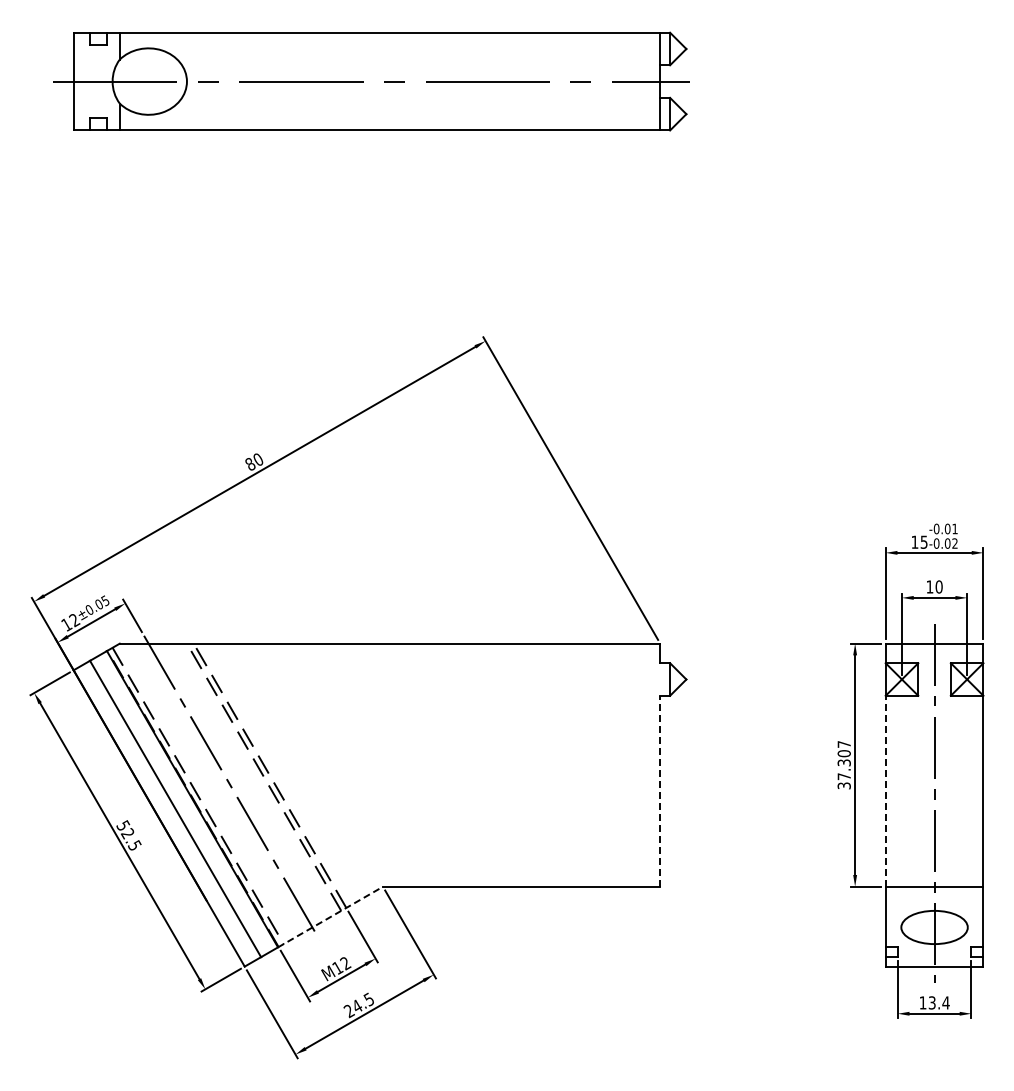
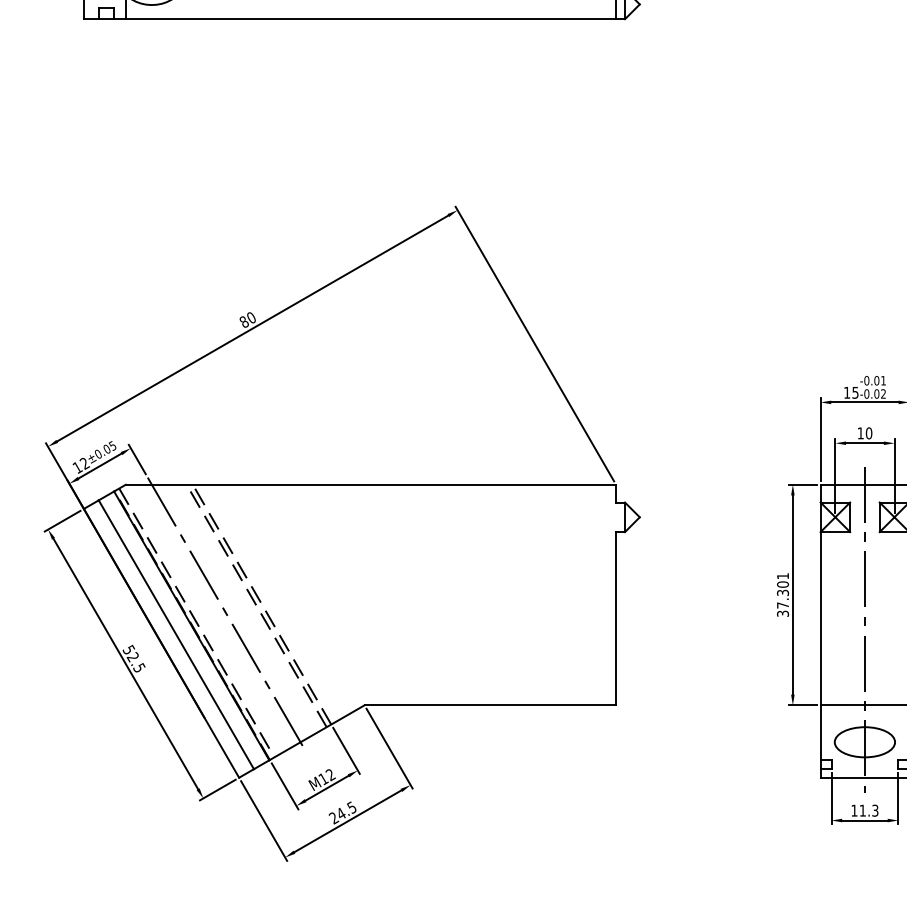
text: (843, 744) -> (782, 576), 37.307 -> 37.301
line: (660, 790) -> (616, 617), dashed -> solid
line: (885, 790) -> (820, 617), dashed -> solid
line: (330, 917) -> (316, 733), dashed -> solid
text: (938, 1002) -> (868, 810), 13.4 -> 11.3

